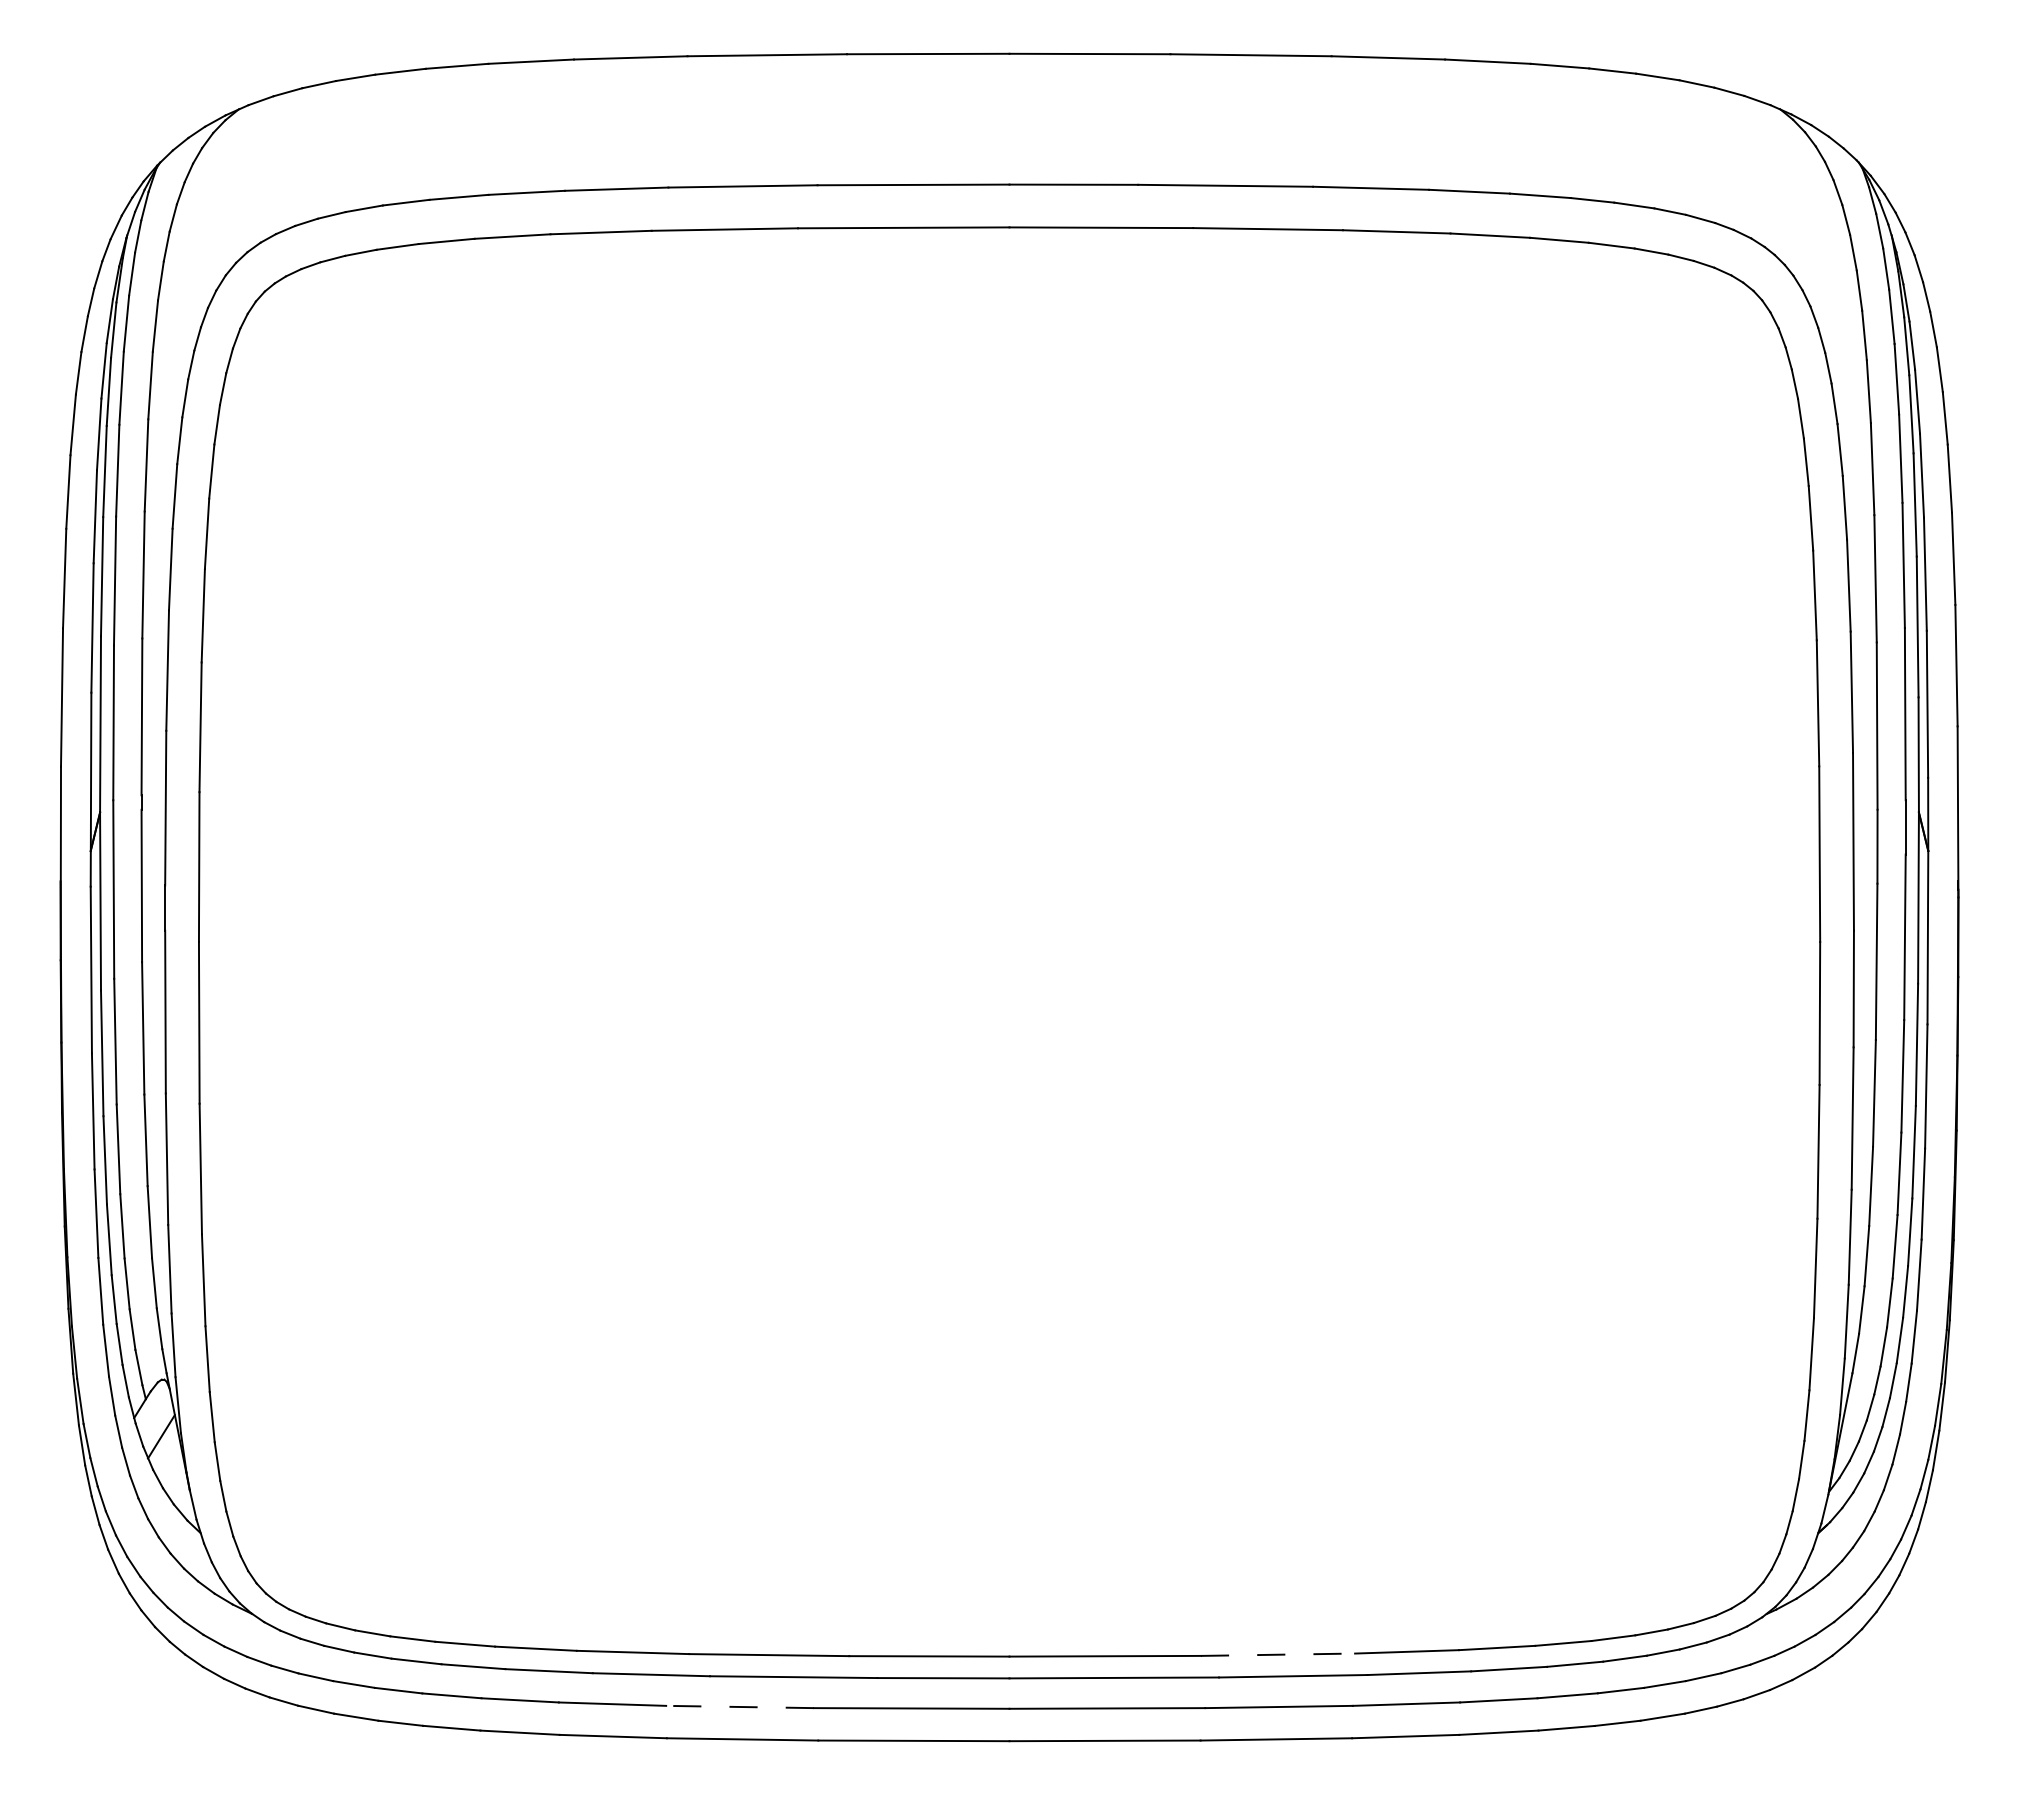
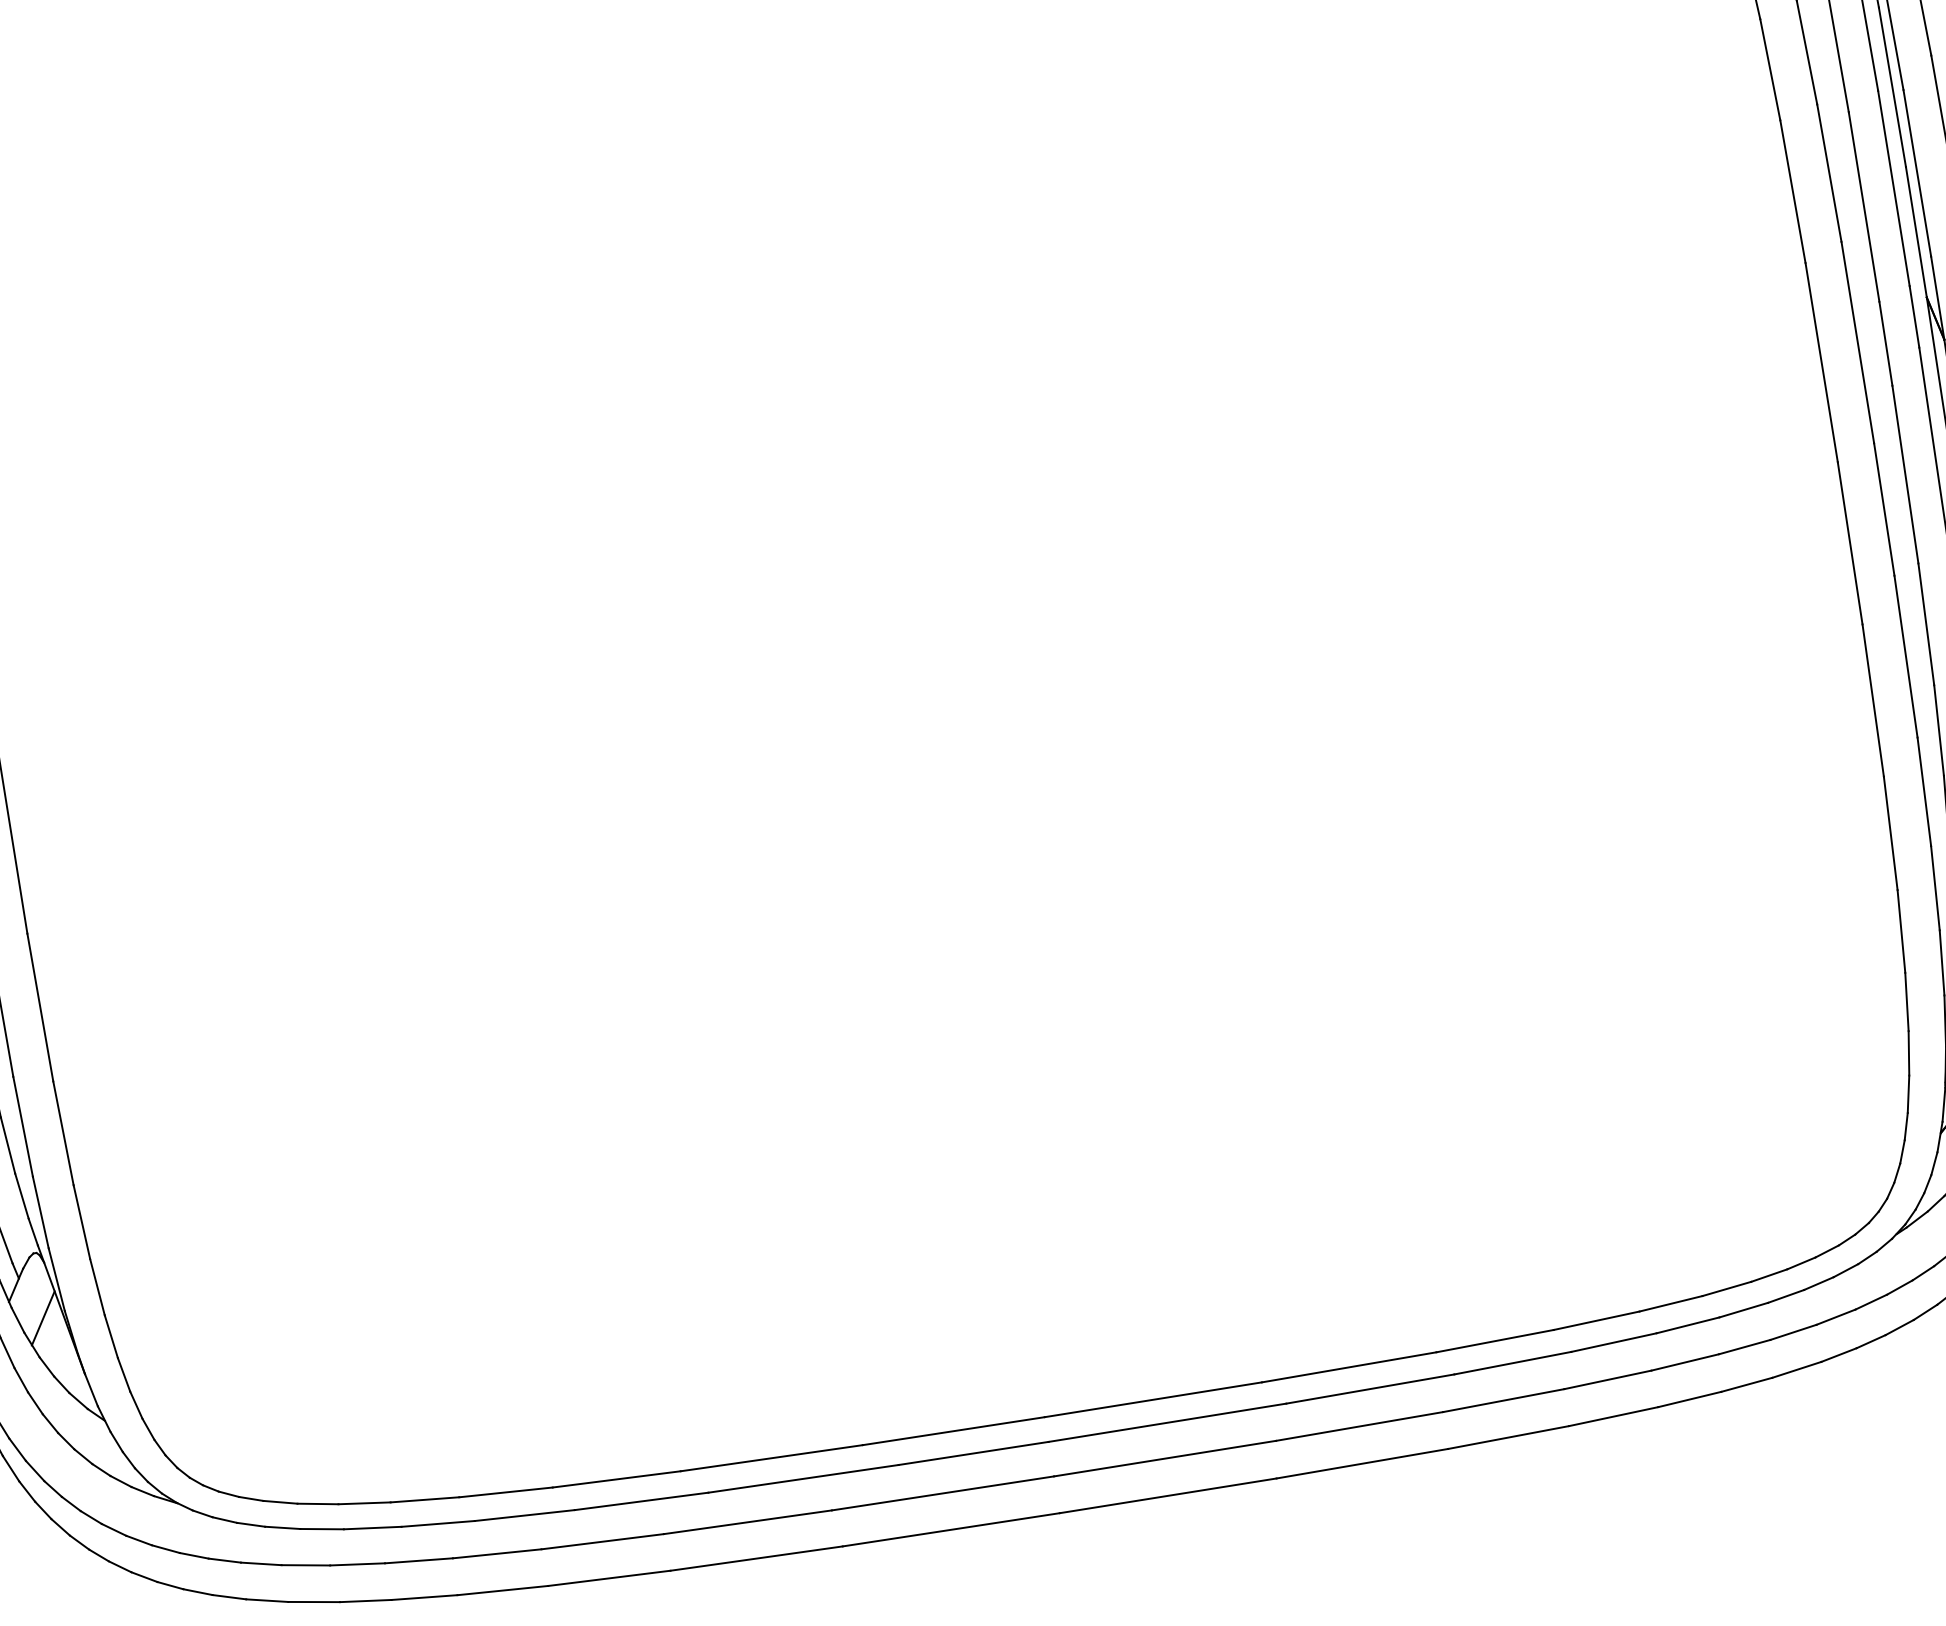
line: (1278, 1654) -> (1349, 1366), dashed -> solid
line: (740, 1706) -> (748, 1521), dashed -> solid

